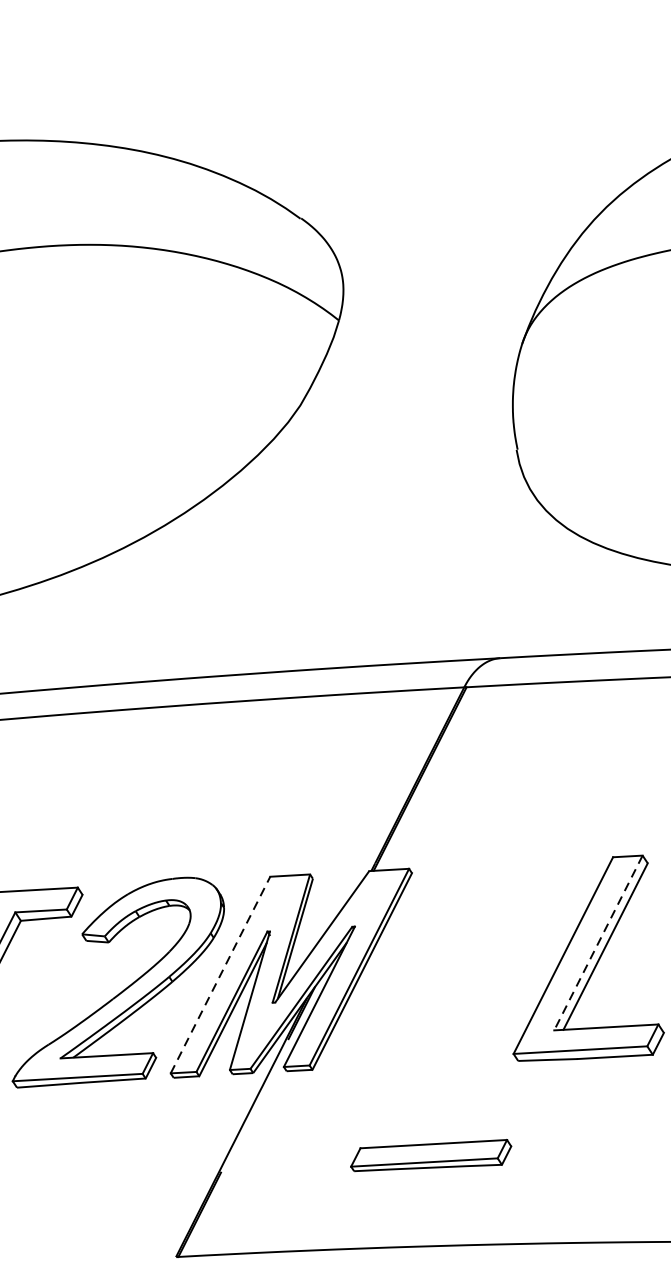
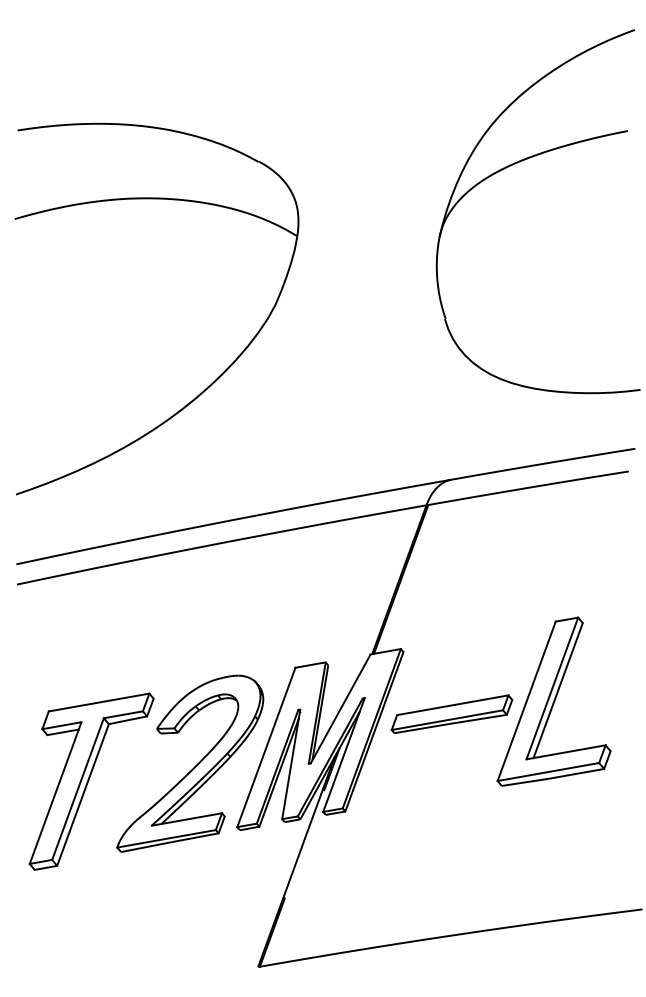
line: (598, 943) -> (552, 688), dashed -> solid
line: (220, 975) -> (266, 747), dashed -> solid
part: (430, 1154) -> (451, 713), moved

